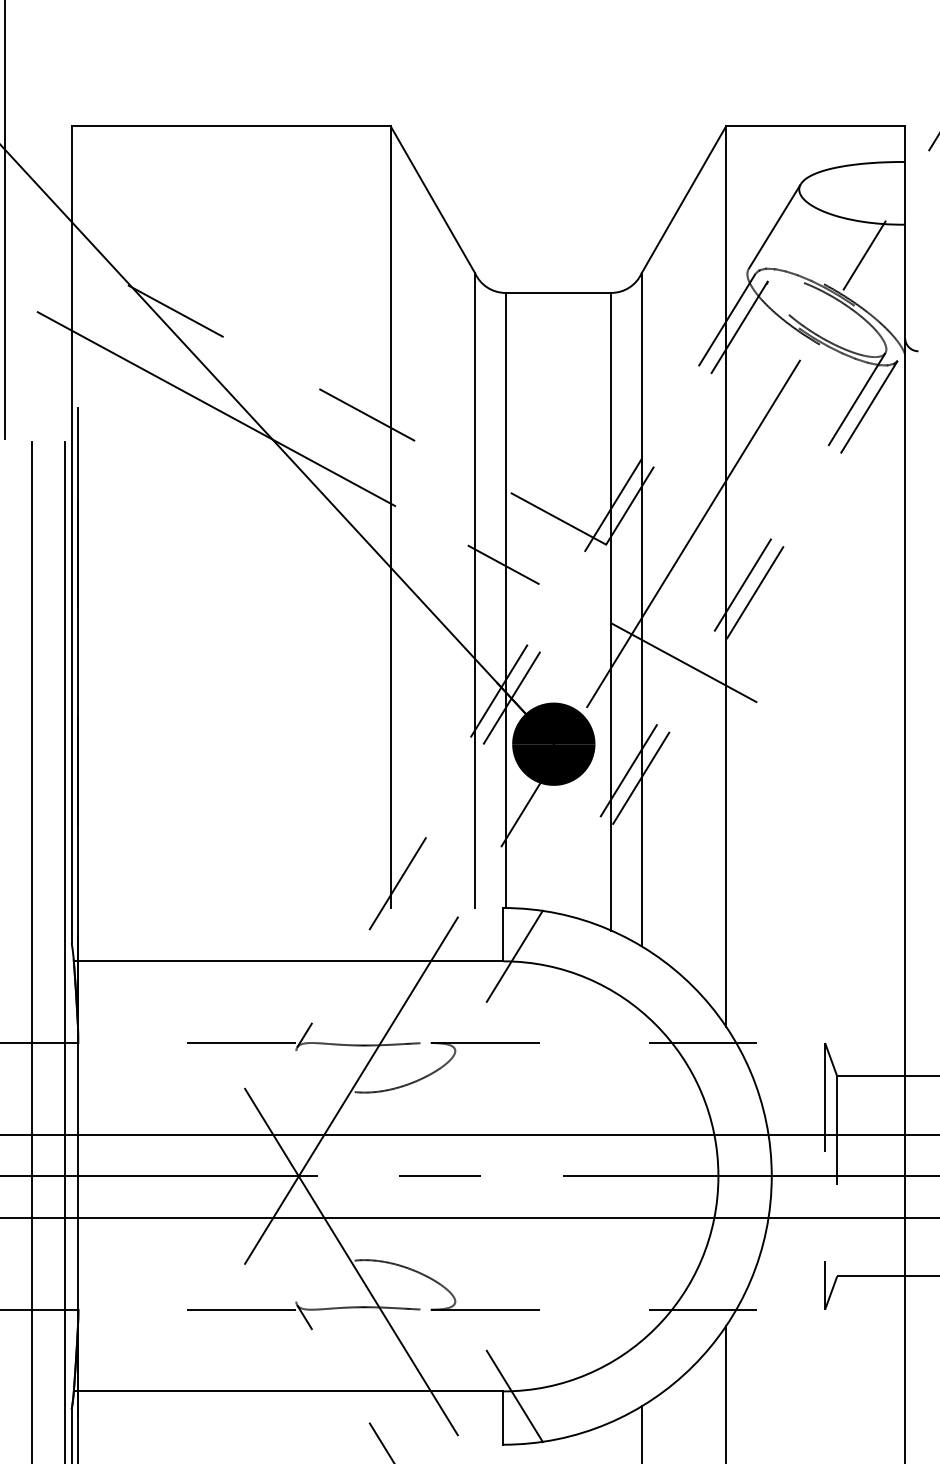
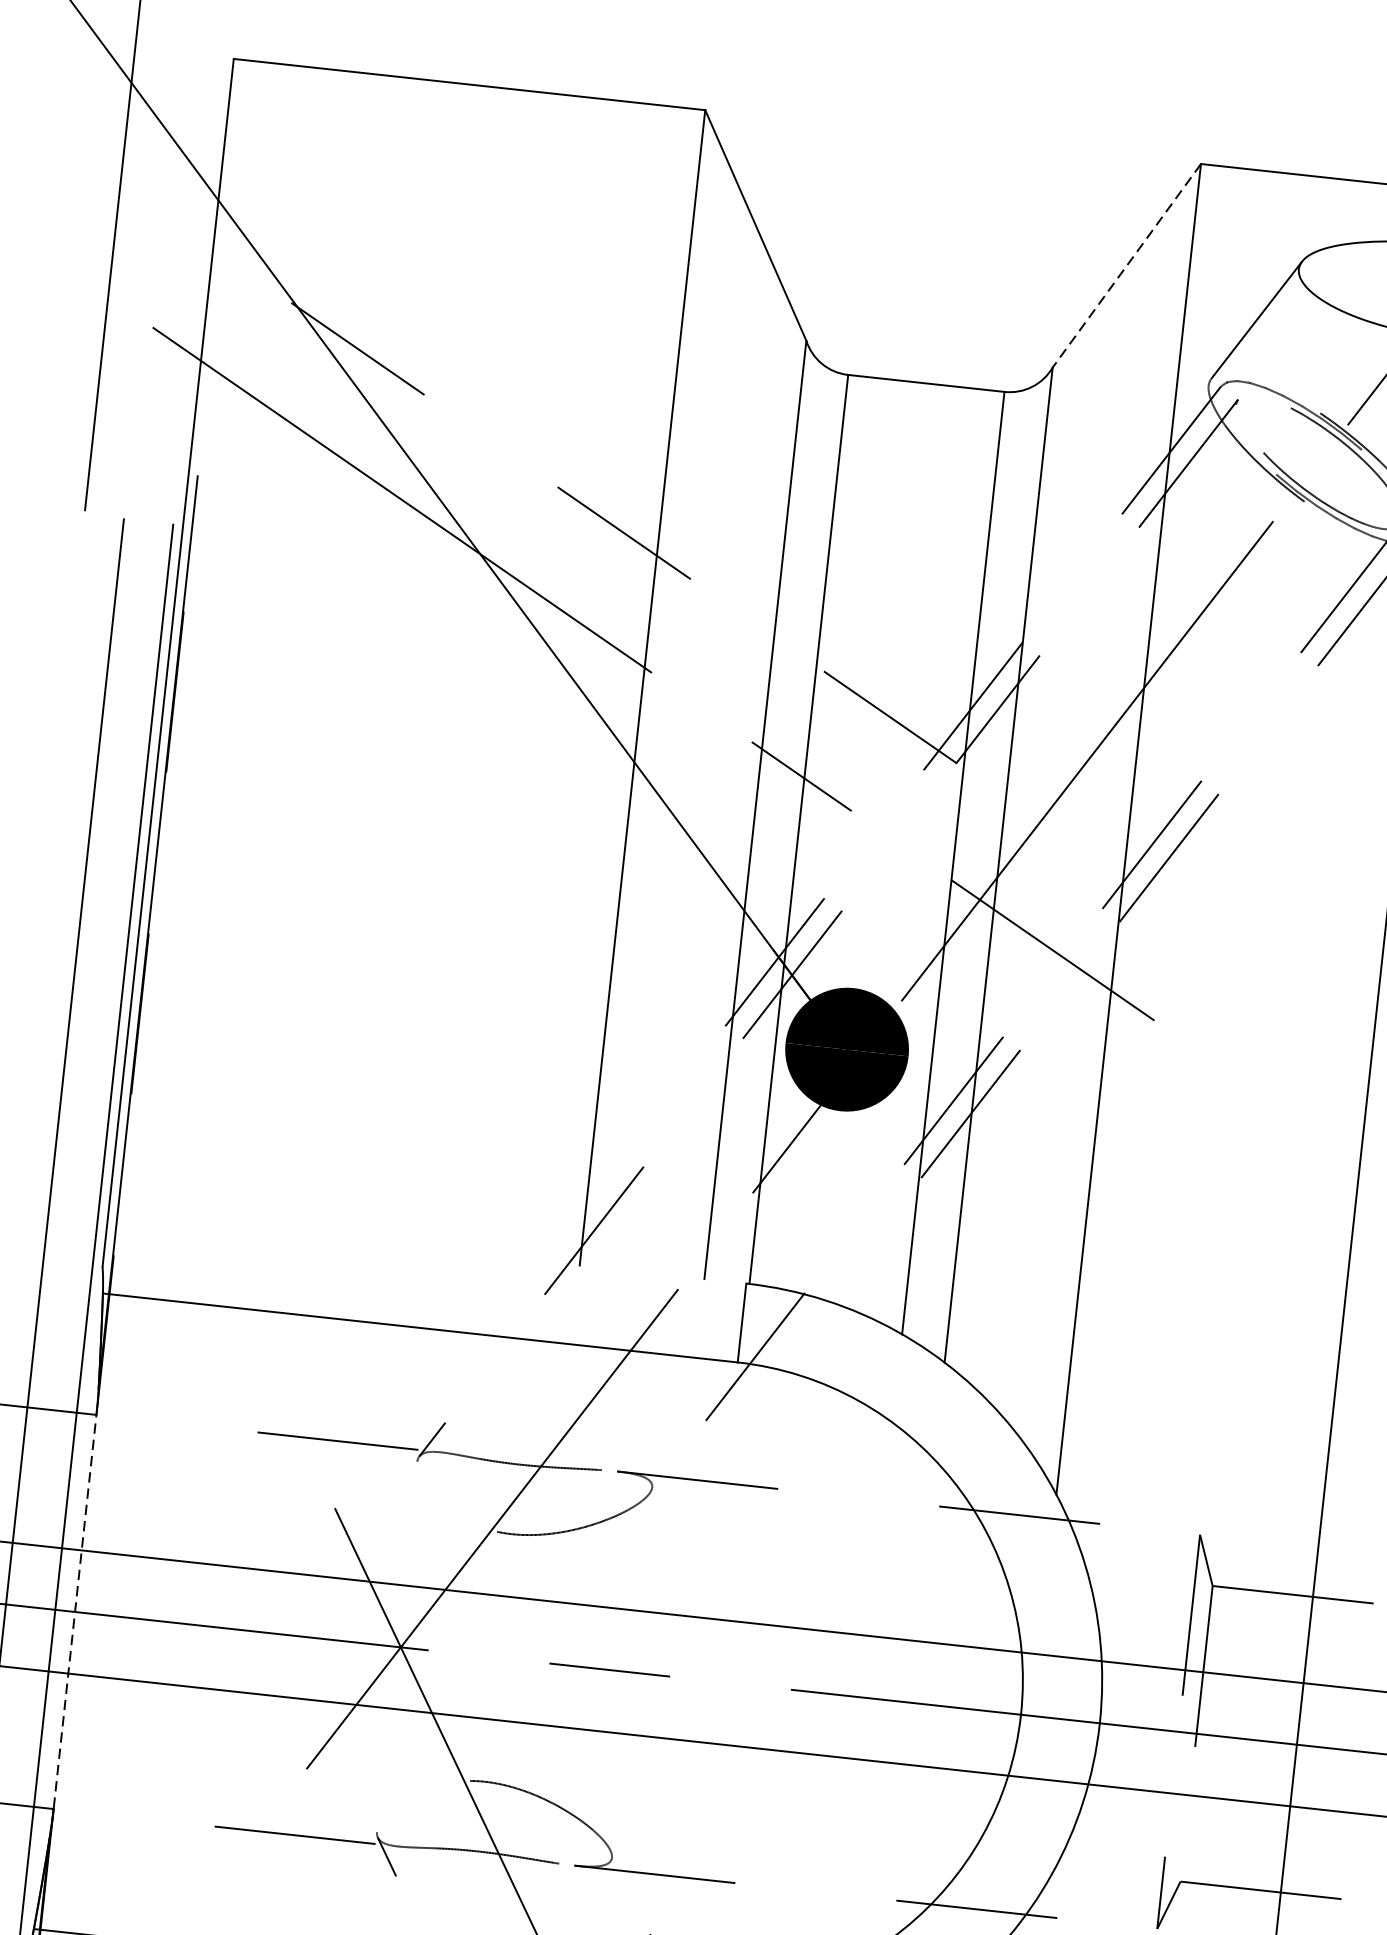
line: (683, 199) -> (1126, 265), solid -> dashed
line: (78, 1175) -> (75, 1610), solid -> dashed

